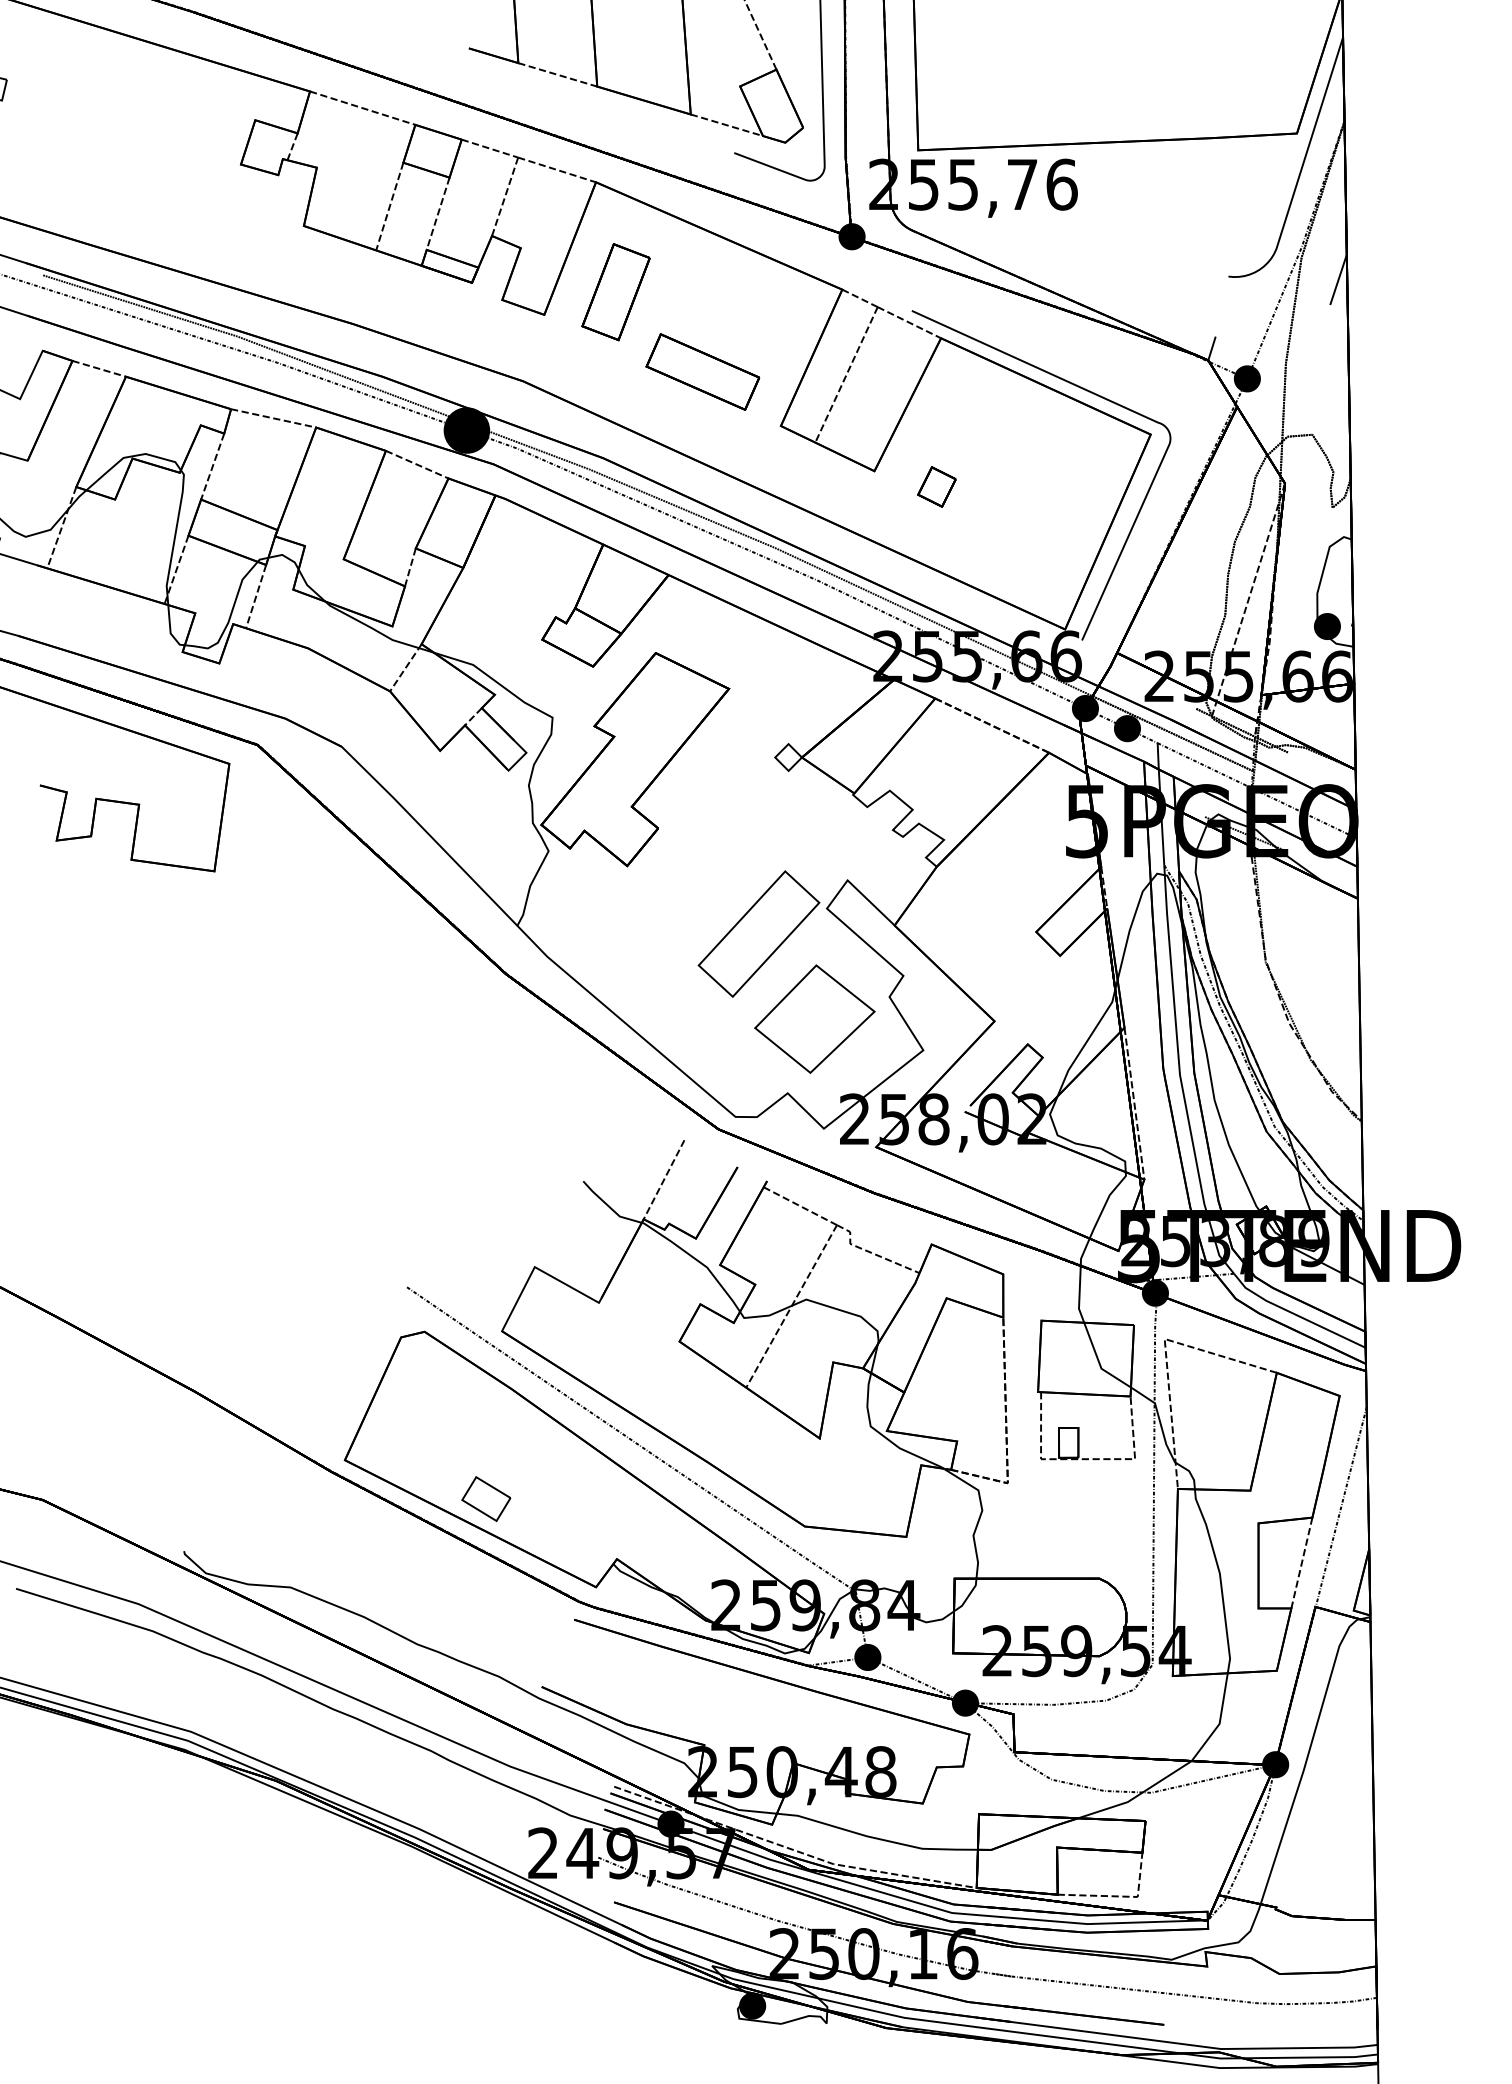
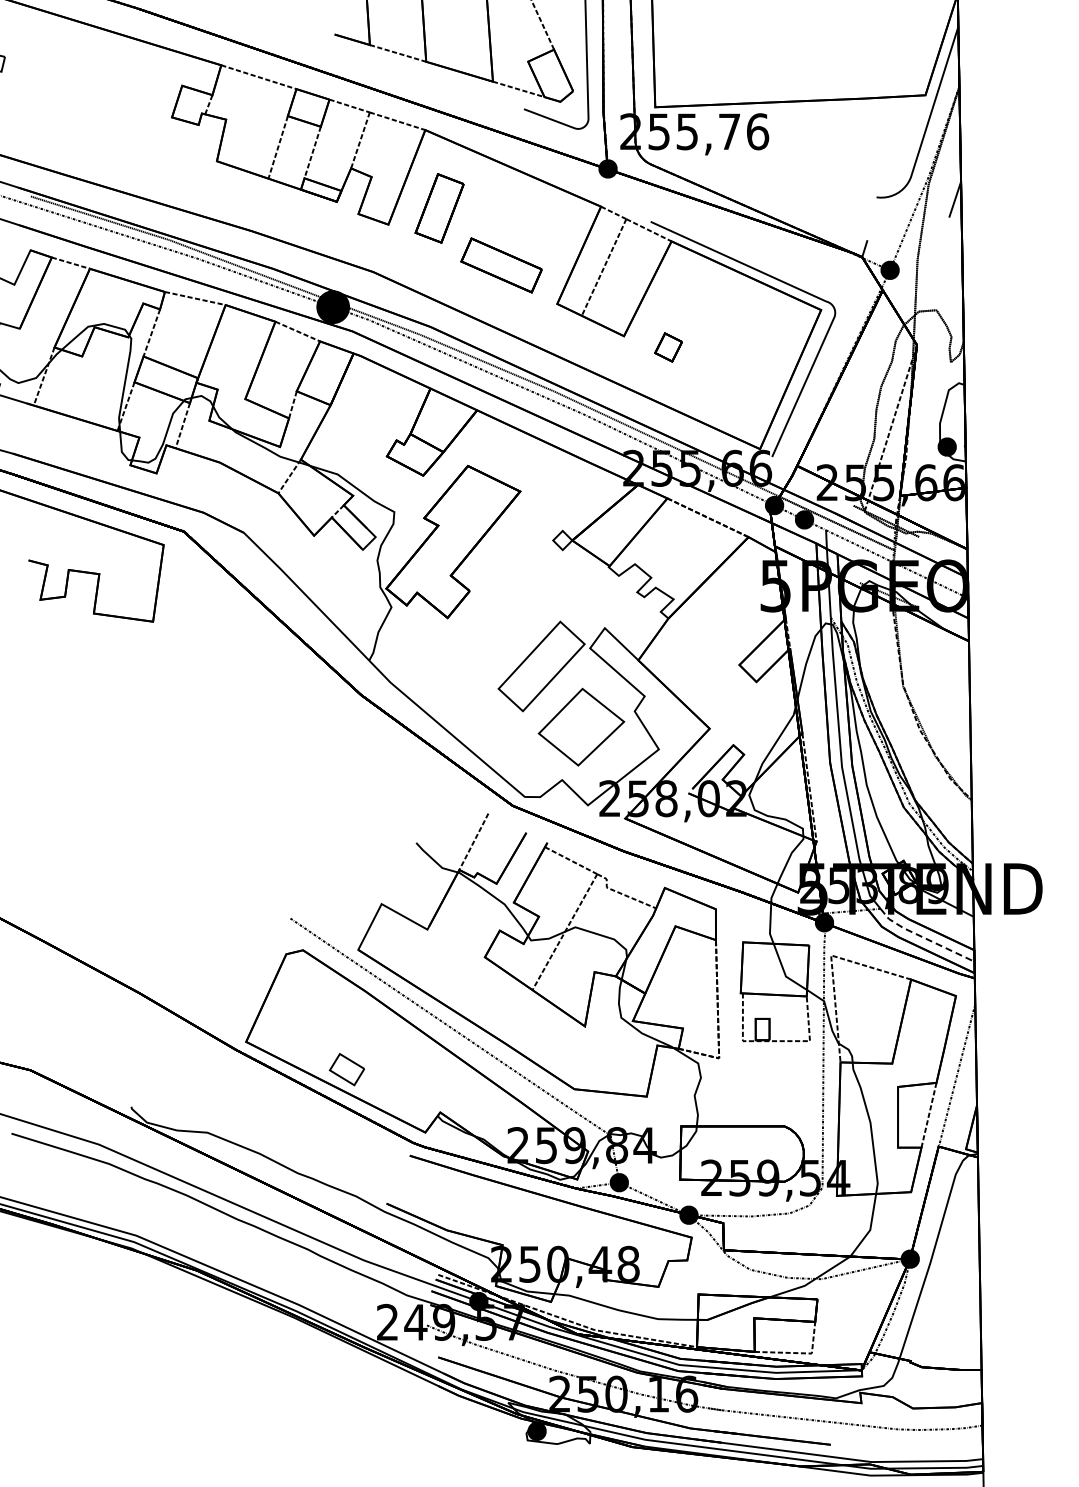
line: (1295, 1313) -> (924, 937), solid -> dashed

